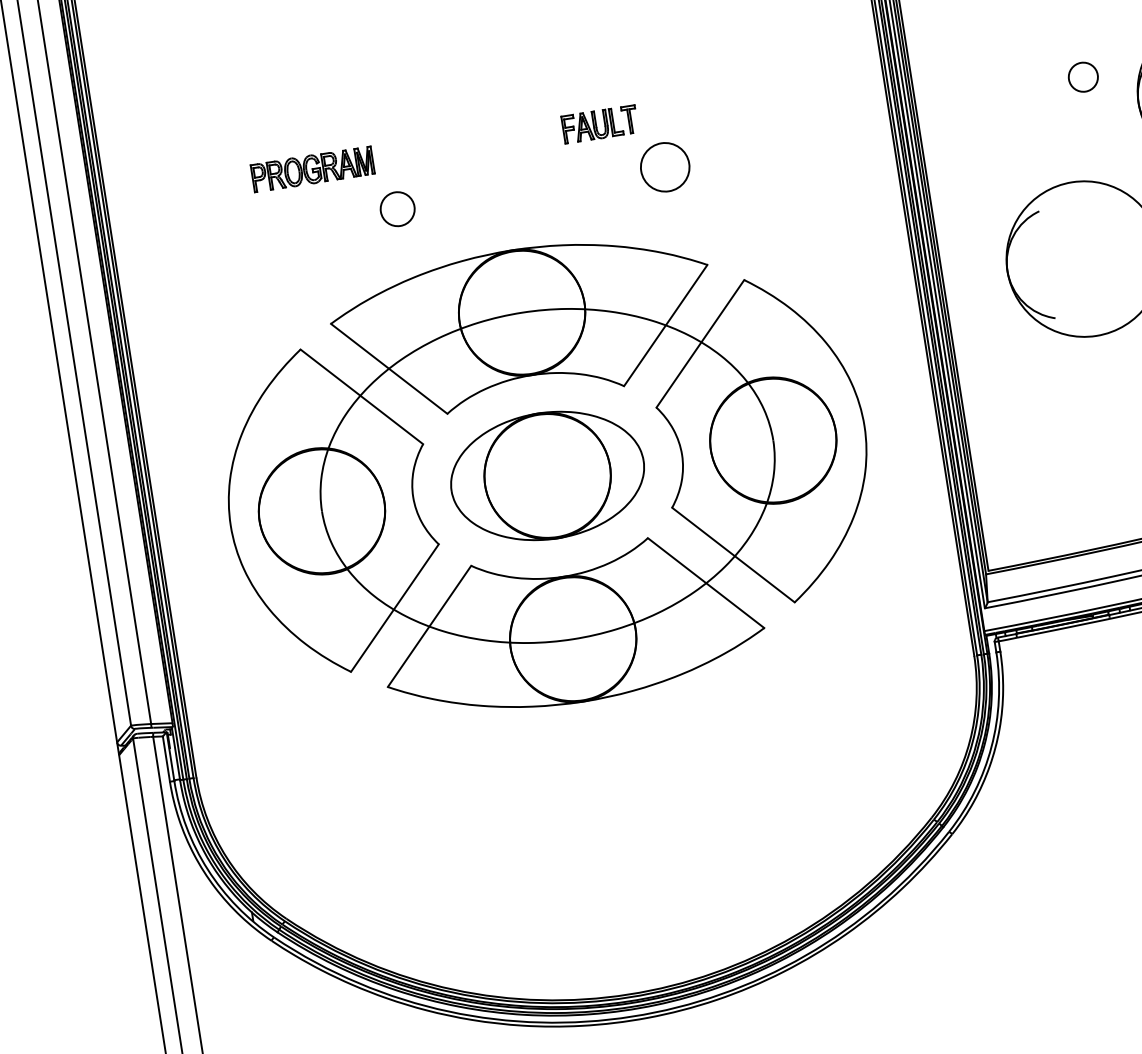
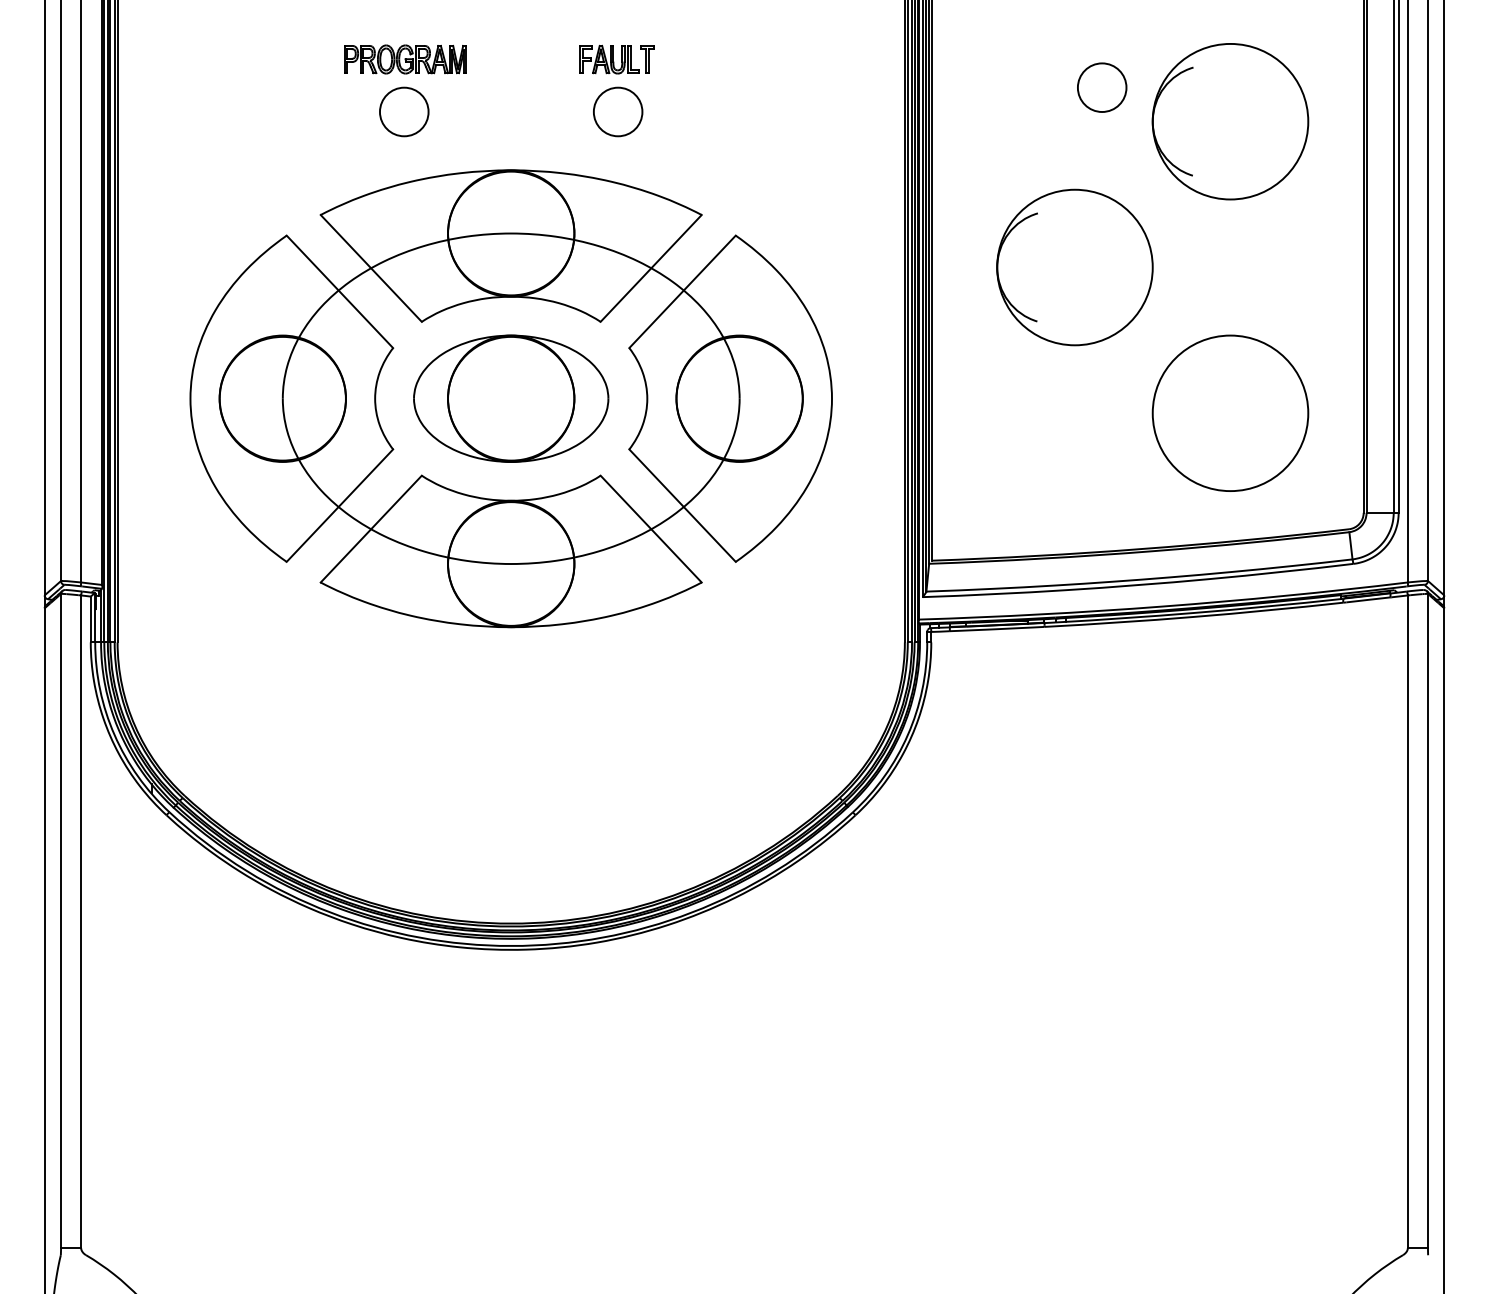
circle: (1082, 77) -> (1101, 87), size x1.67
circle: (665, 166) -> (618, 111), moved
part: (312, 169) -> (405, 59), moved
circle: (397, 208) -> (404, 111), size x1.43

